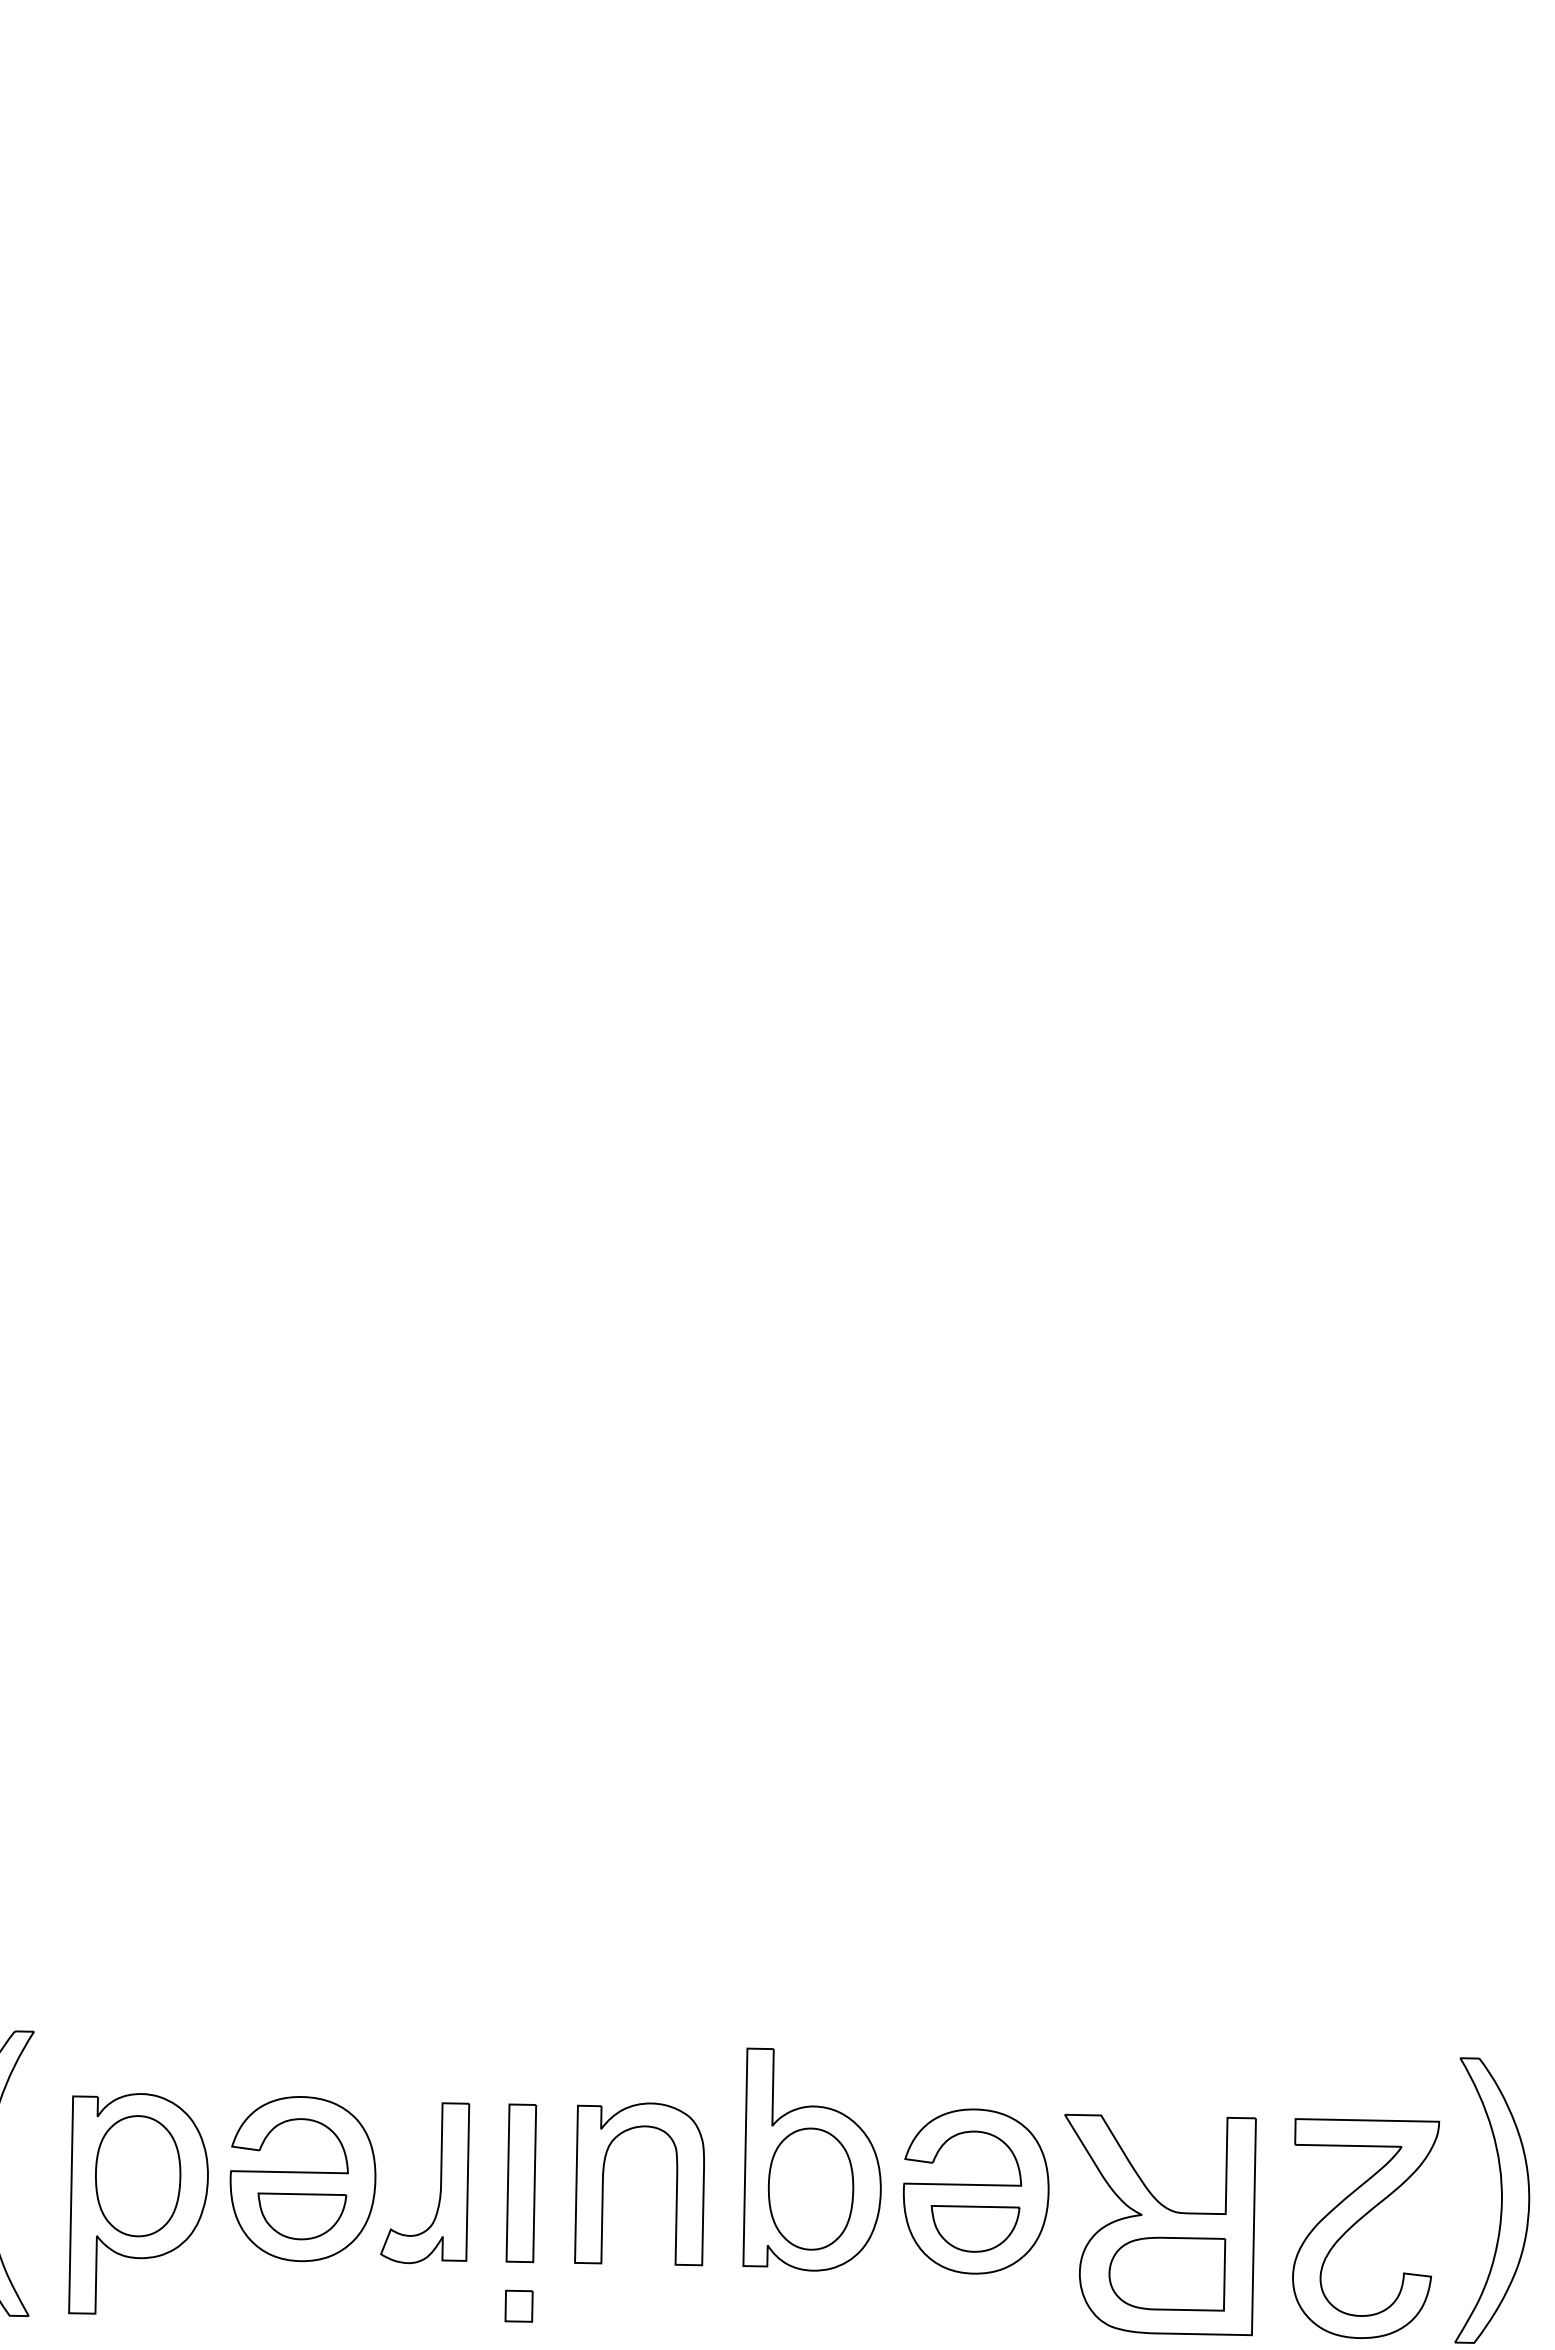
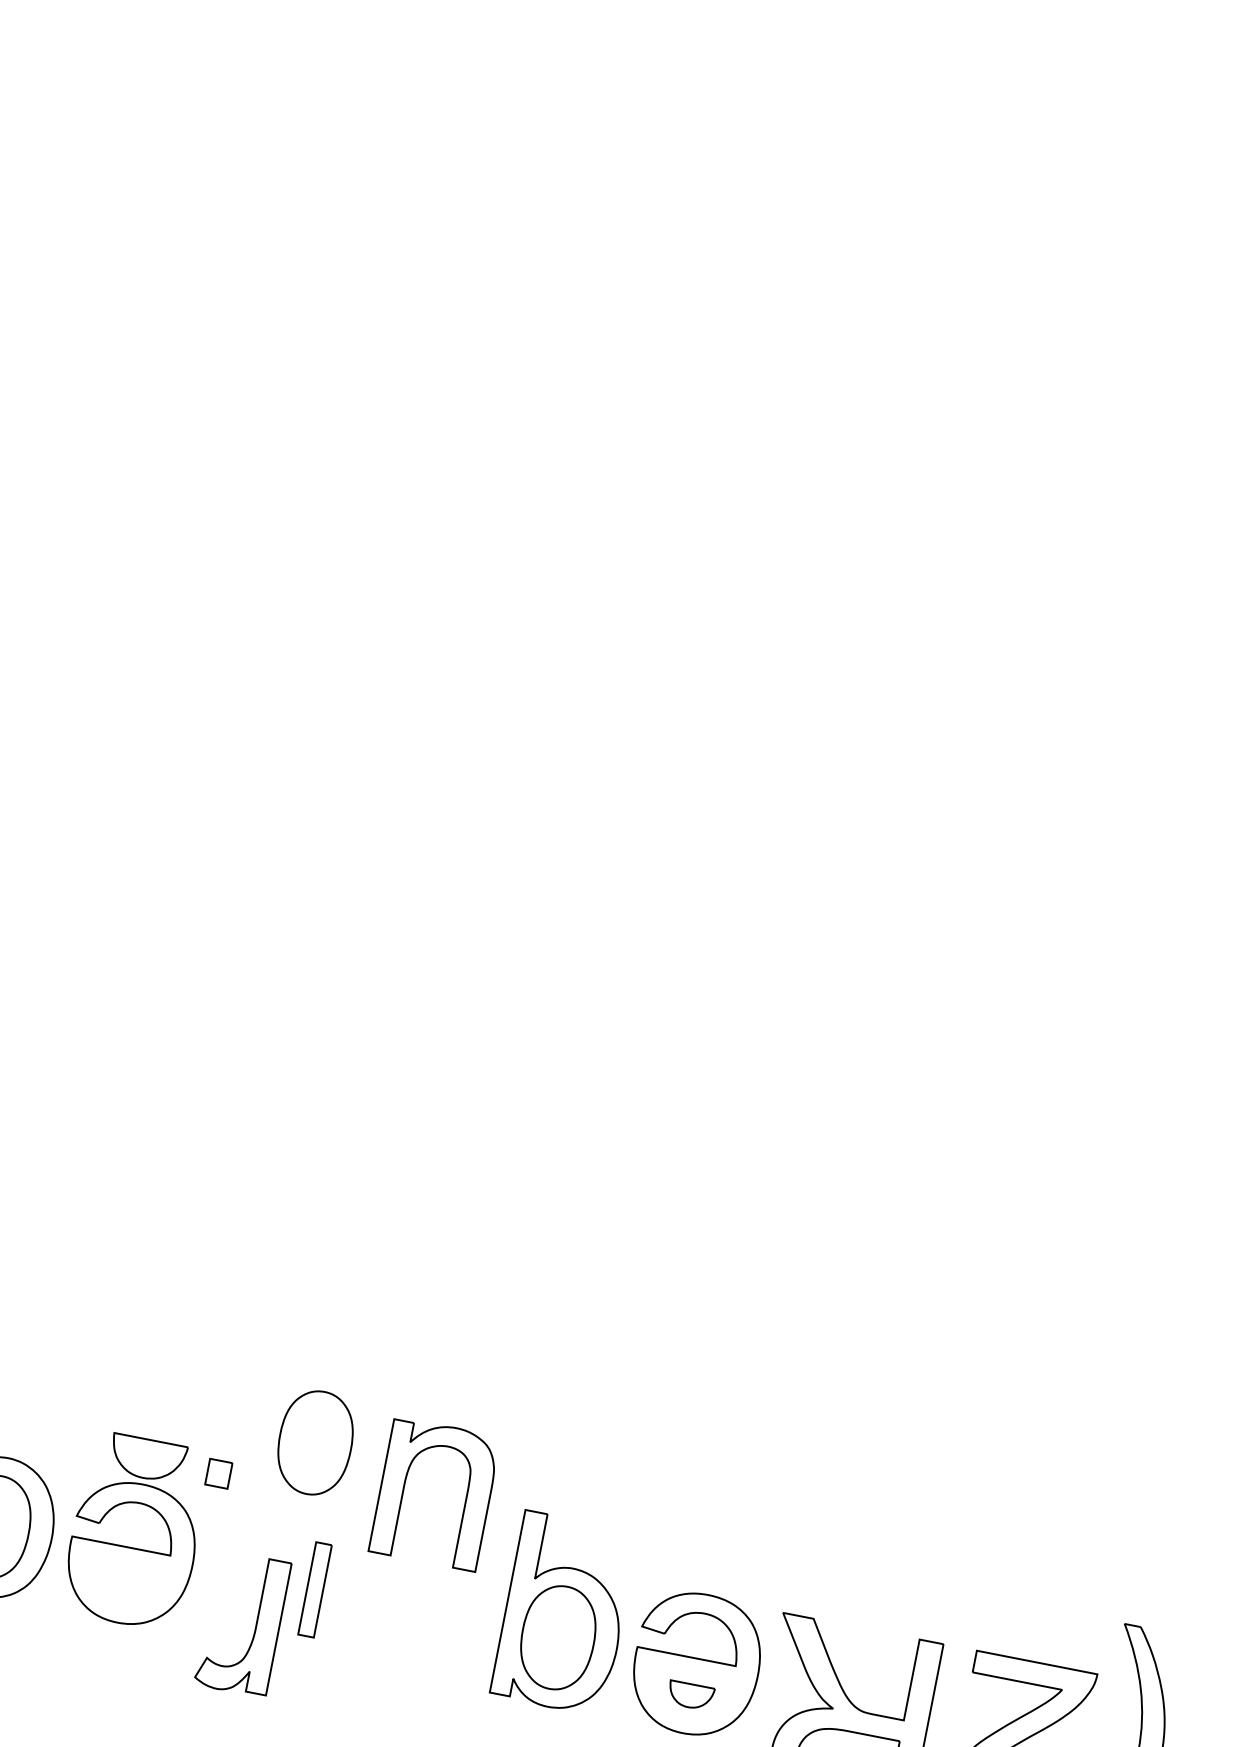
part: (491, 2013) -> (315, 1442), added
part: (440, 2183) -> (255, 1626), moved
part: (521, 2183) -> (315, 1590), size x0.7
part: (603, 2184) -> (404, 1489), moved
part: (302, 2216) -> (147, 1458), moved
part: (975, 2228) -> (690, 1695), size x0.6
part: (518, 2305) -> (218, 1473), moved

